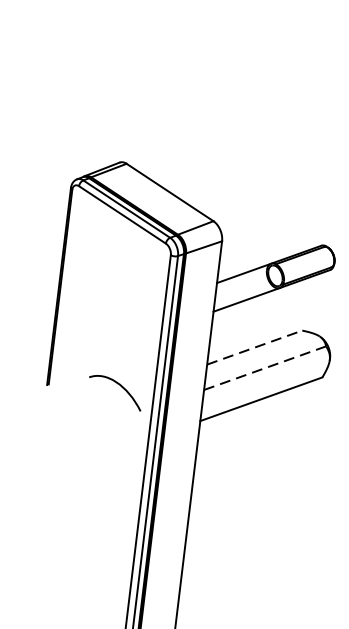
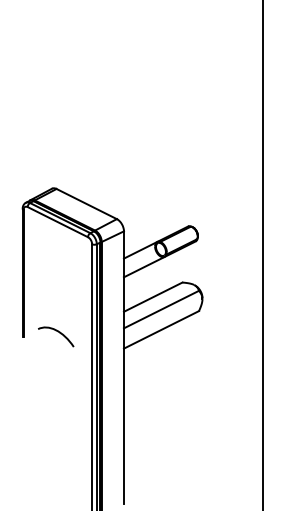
line: (255, 348) -> (153, 297), dashed -> solid
line: (265, 368) -> (161, 309), dashed -> solid
curve: (121, 387) -> (59, 333), moved

